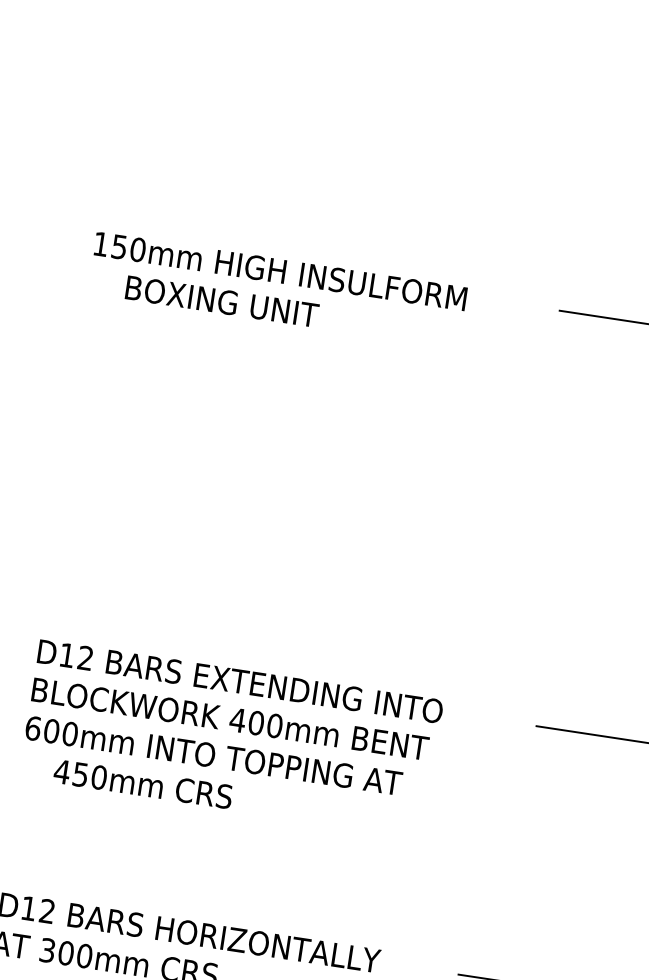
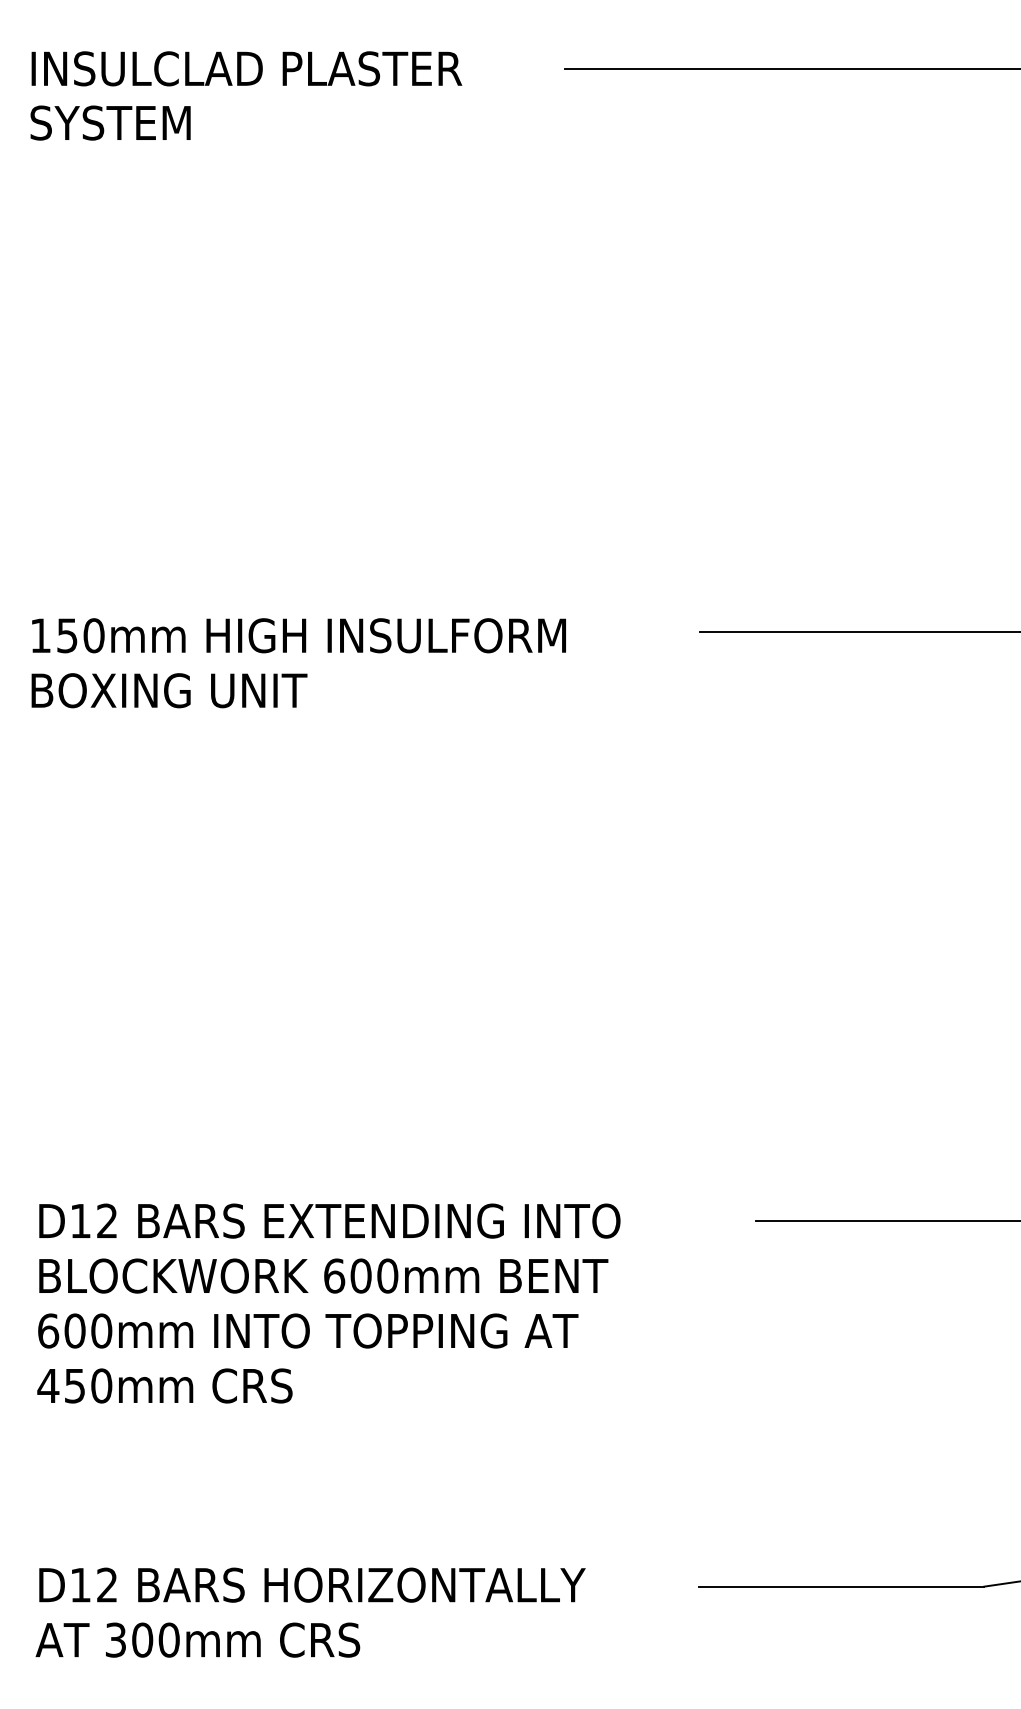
text: (222, 301) -> (169, 690), moved
text: (237, 719) -> (334, 1275), 400mm -> 600mm
text: (142, 783) -> (164, 1385), moved

